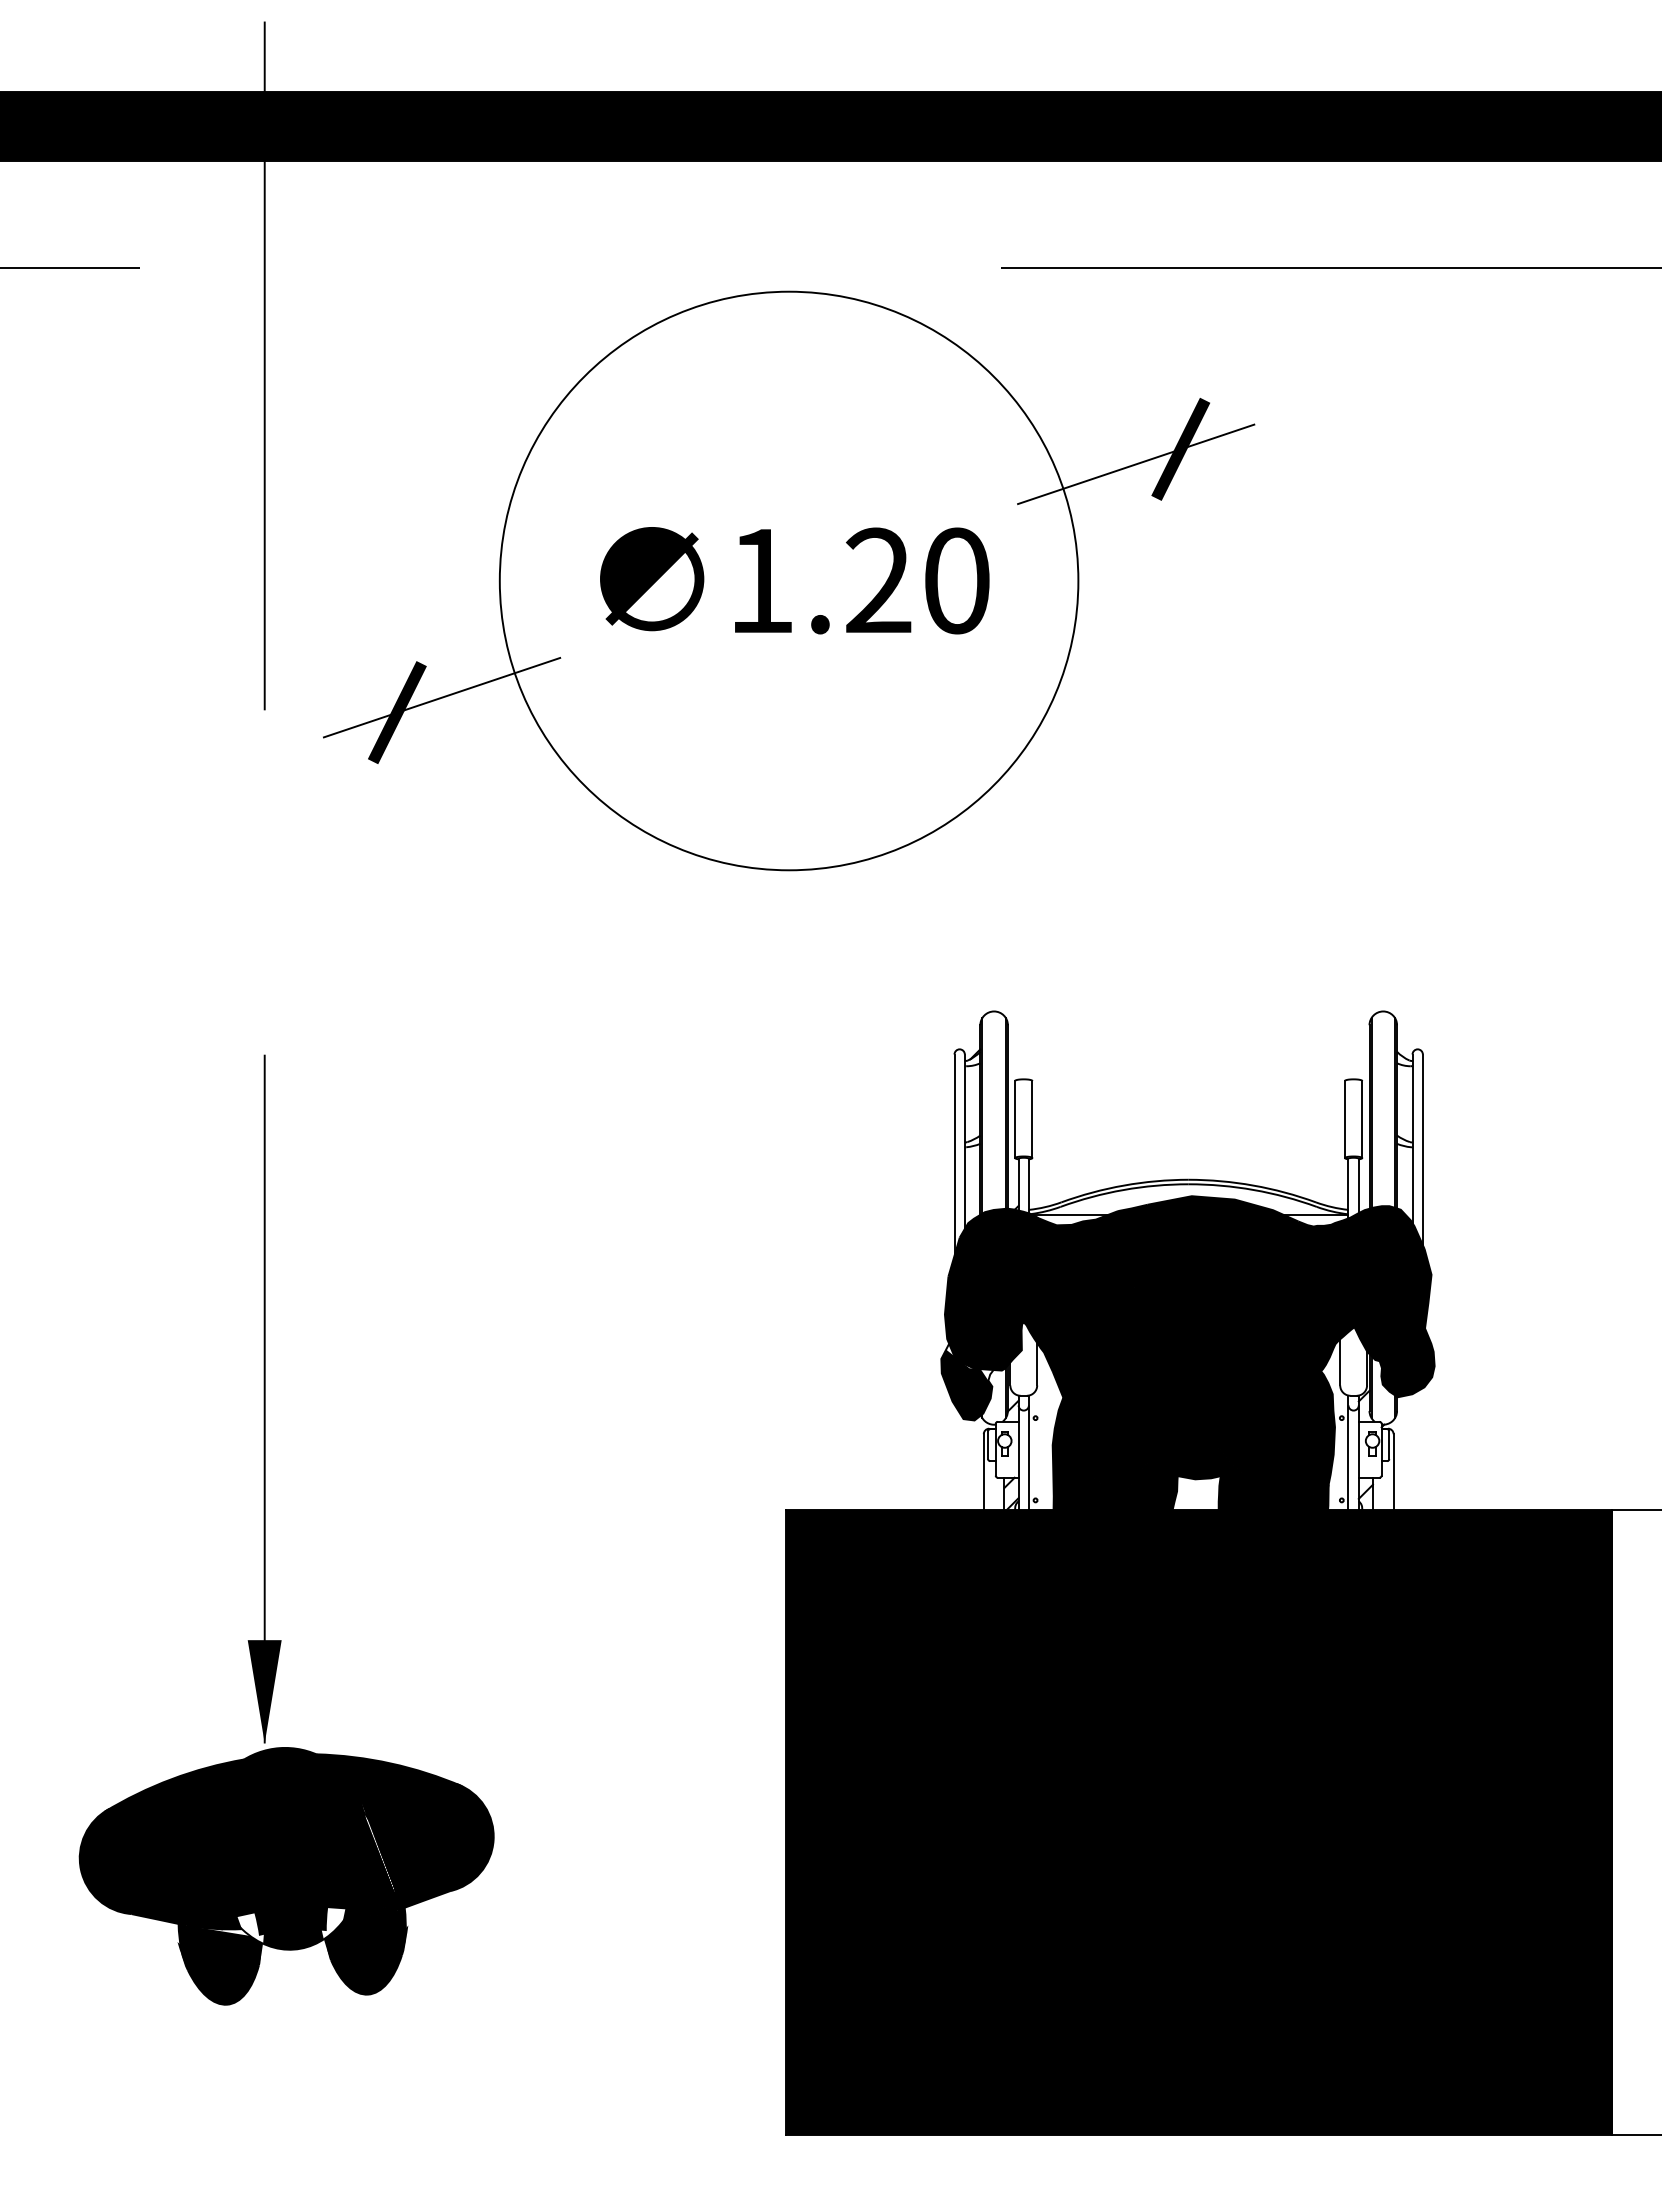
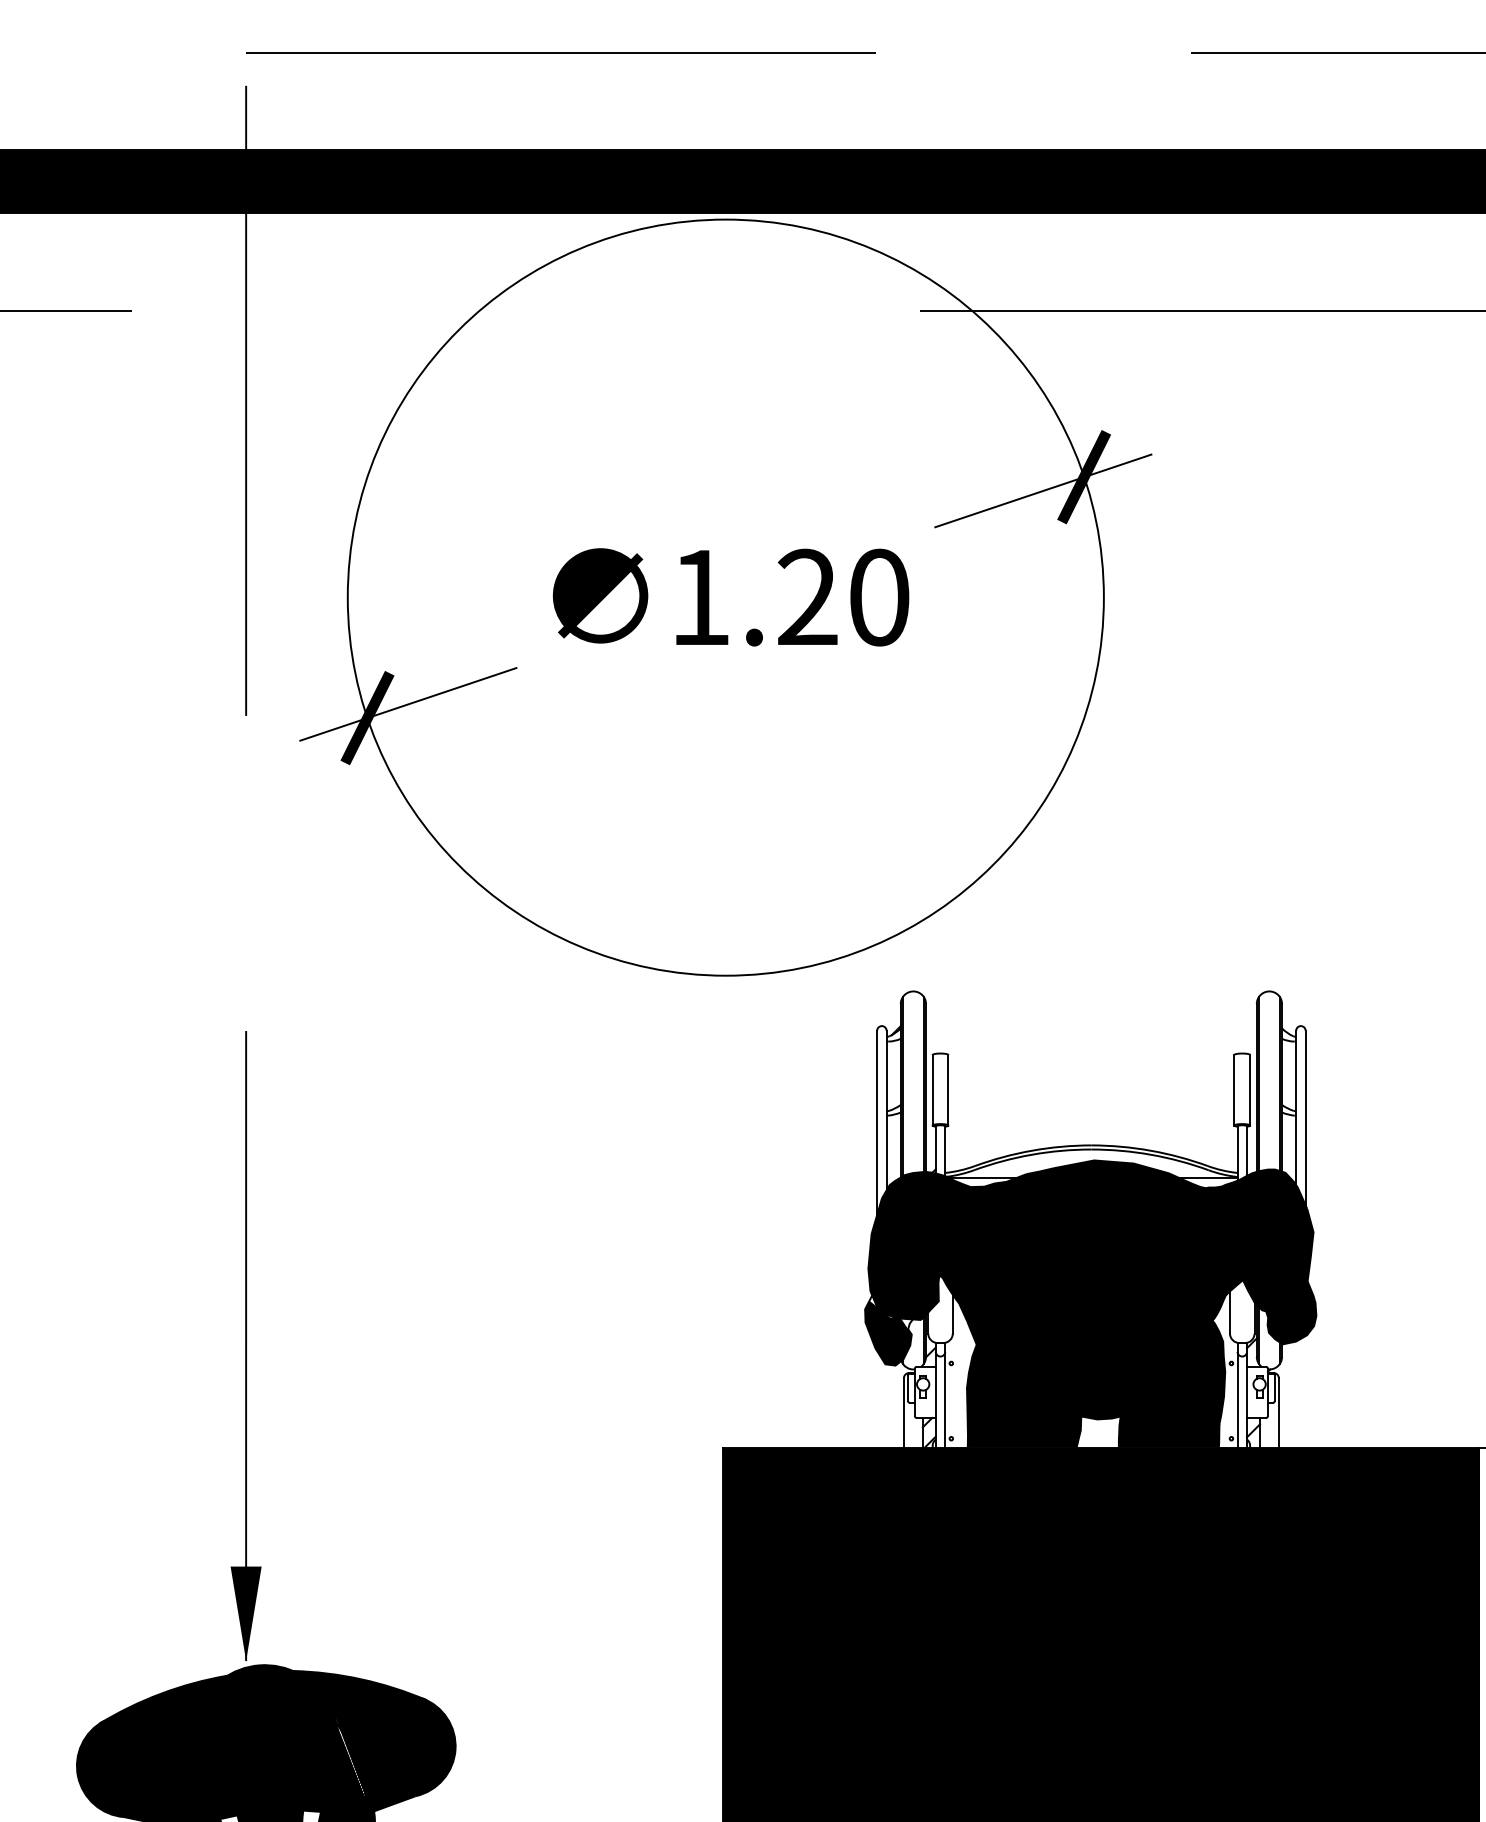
circle: (788, 580) -> (725, 597), size x1.43

